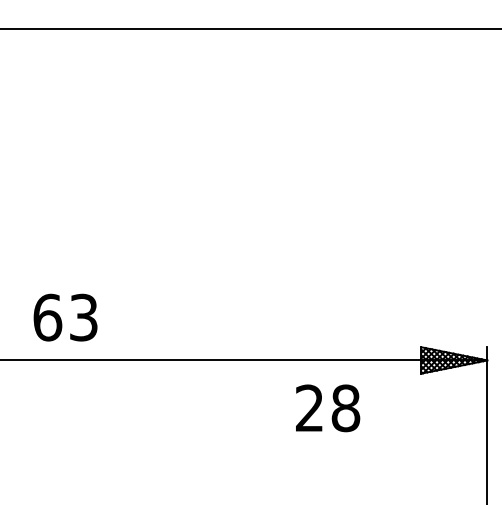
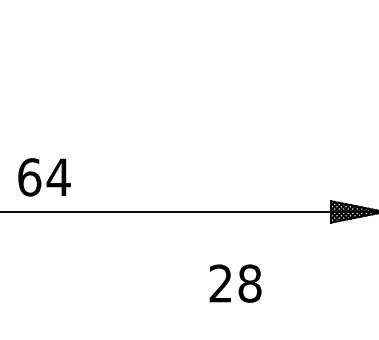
text: (83, 317) -> (58, 177), 63 -> 64
text: (328, 408) -> (235, 283), moved

